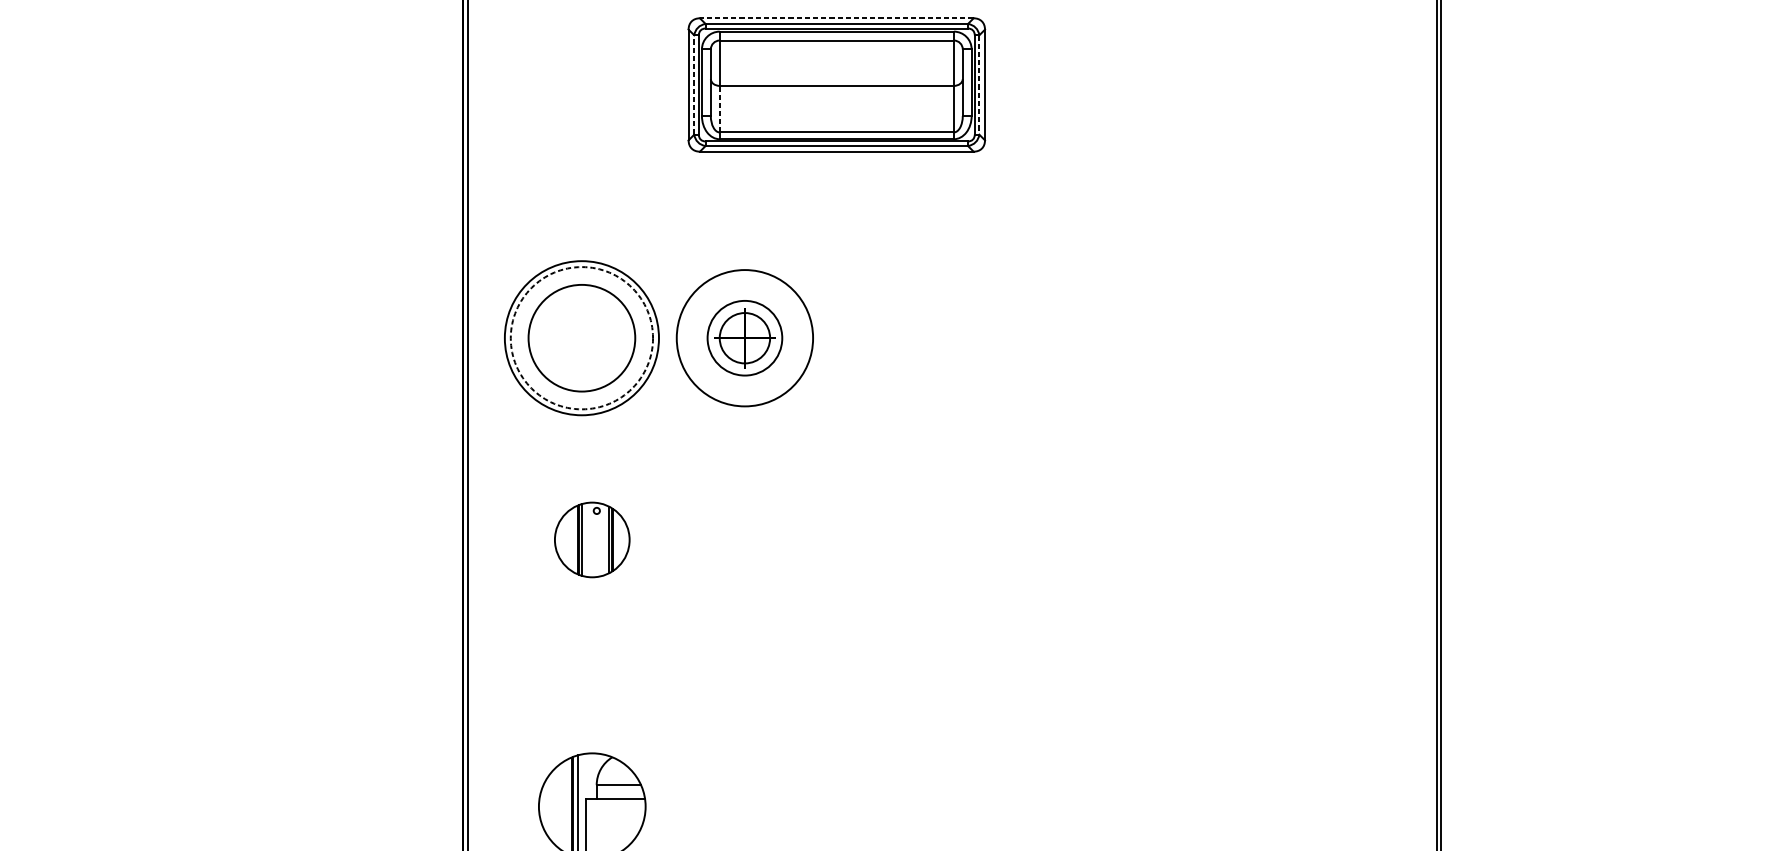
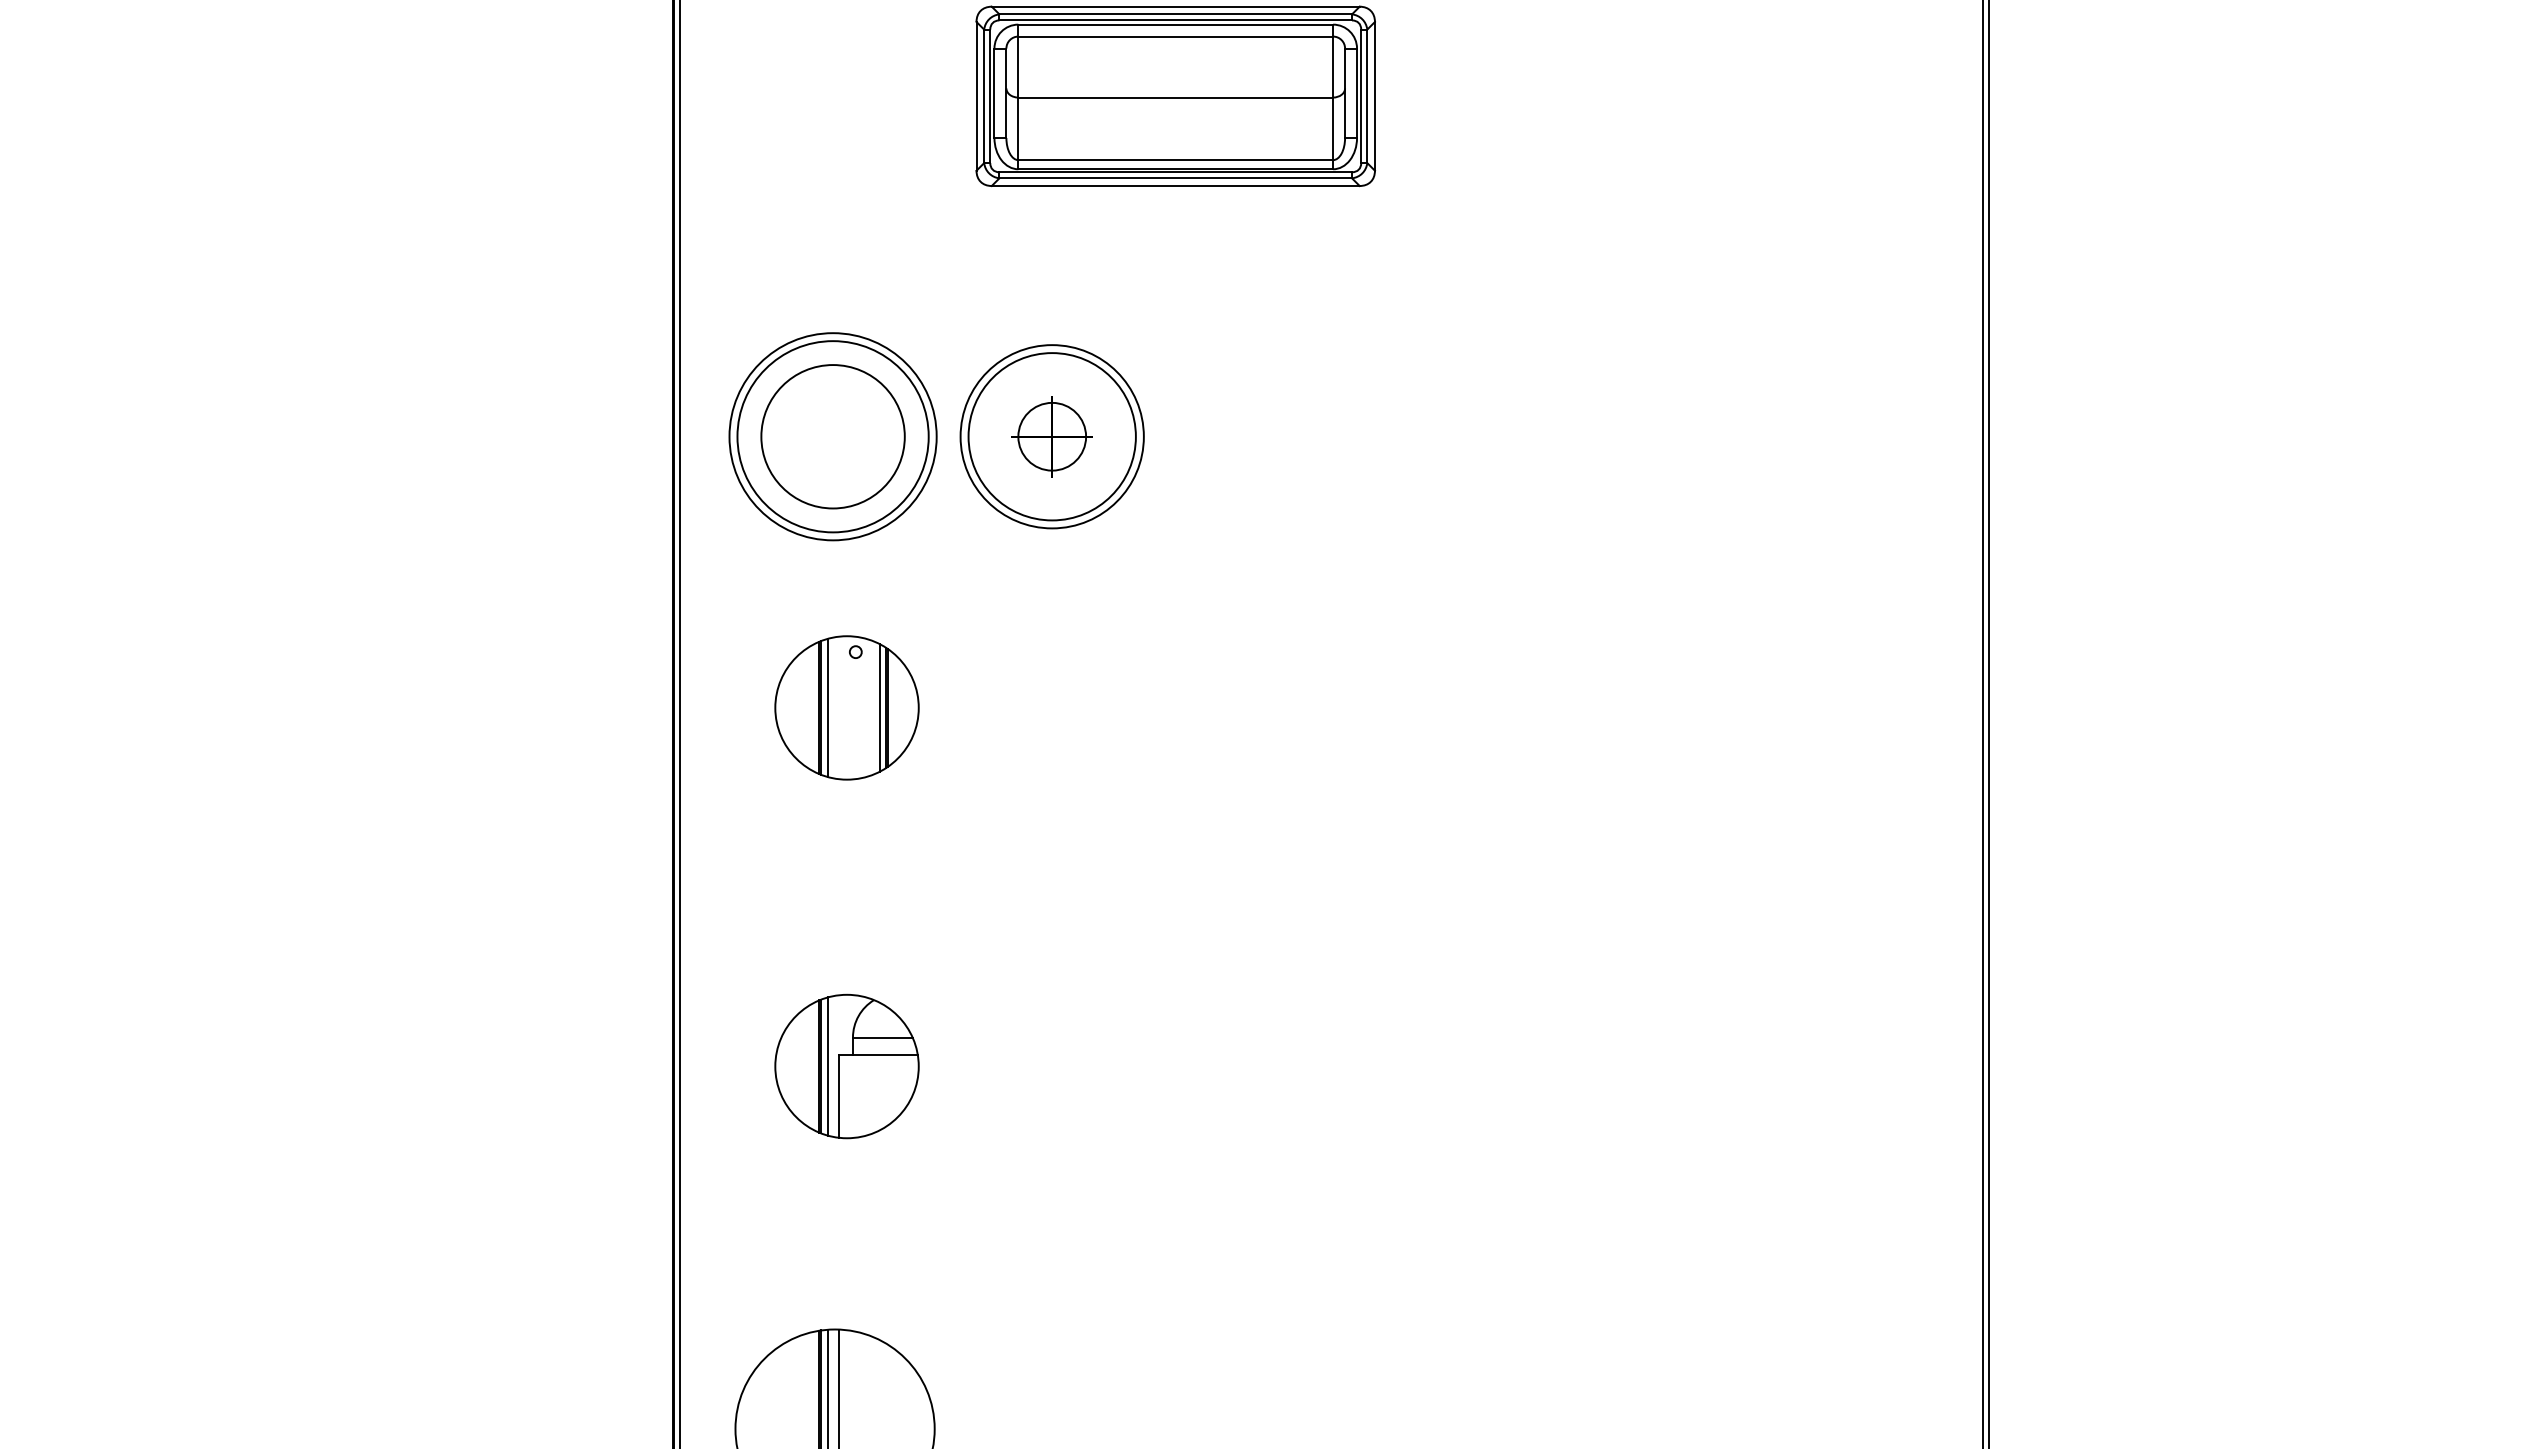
line: (836, 18) -> (1175, 6), dashed -> solid
line: (694, 85) -> (984, 96), dashed -> solid
line: (979, 85) -> (1367, 96), dashed -> solid
line: (719, 108) -> (1018, 128), dashed -> solid
circle: (581, 338) -> (832, 436), dashed -> solid
circle: (744, 338) -> (1051, 436), size x1.67
part: (591, 539) -> (846, 707), size x1.43

